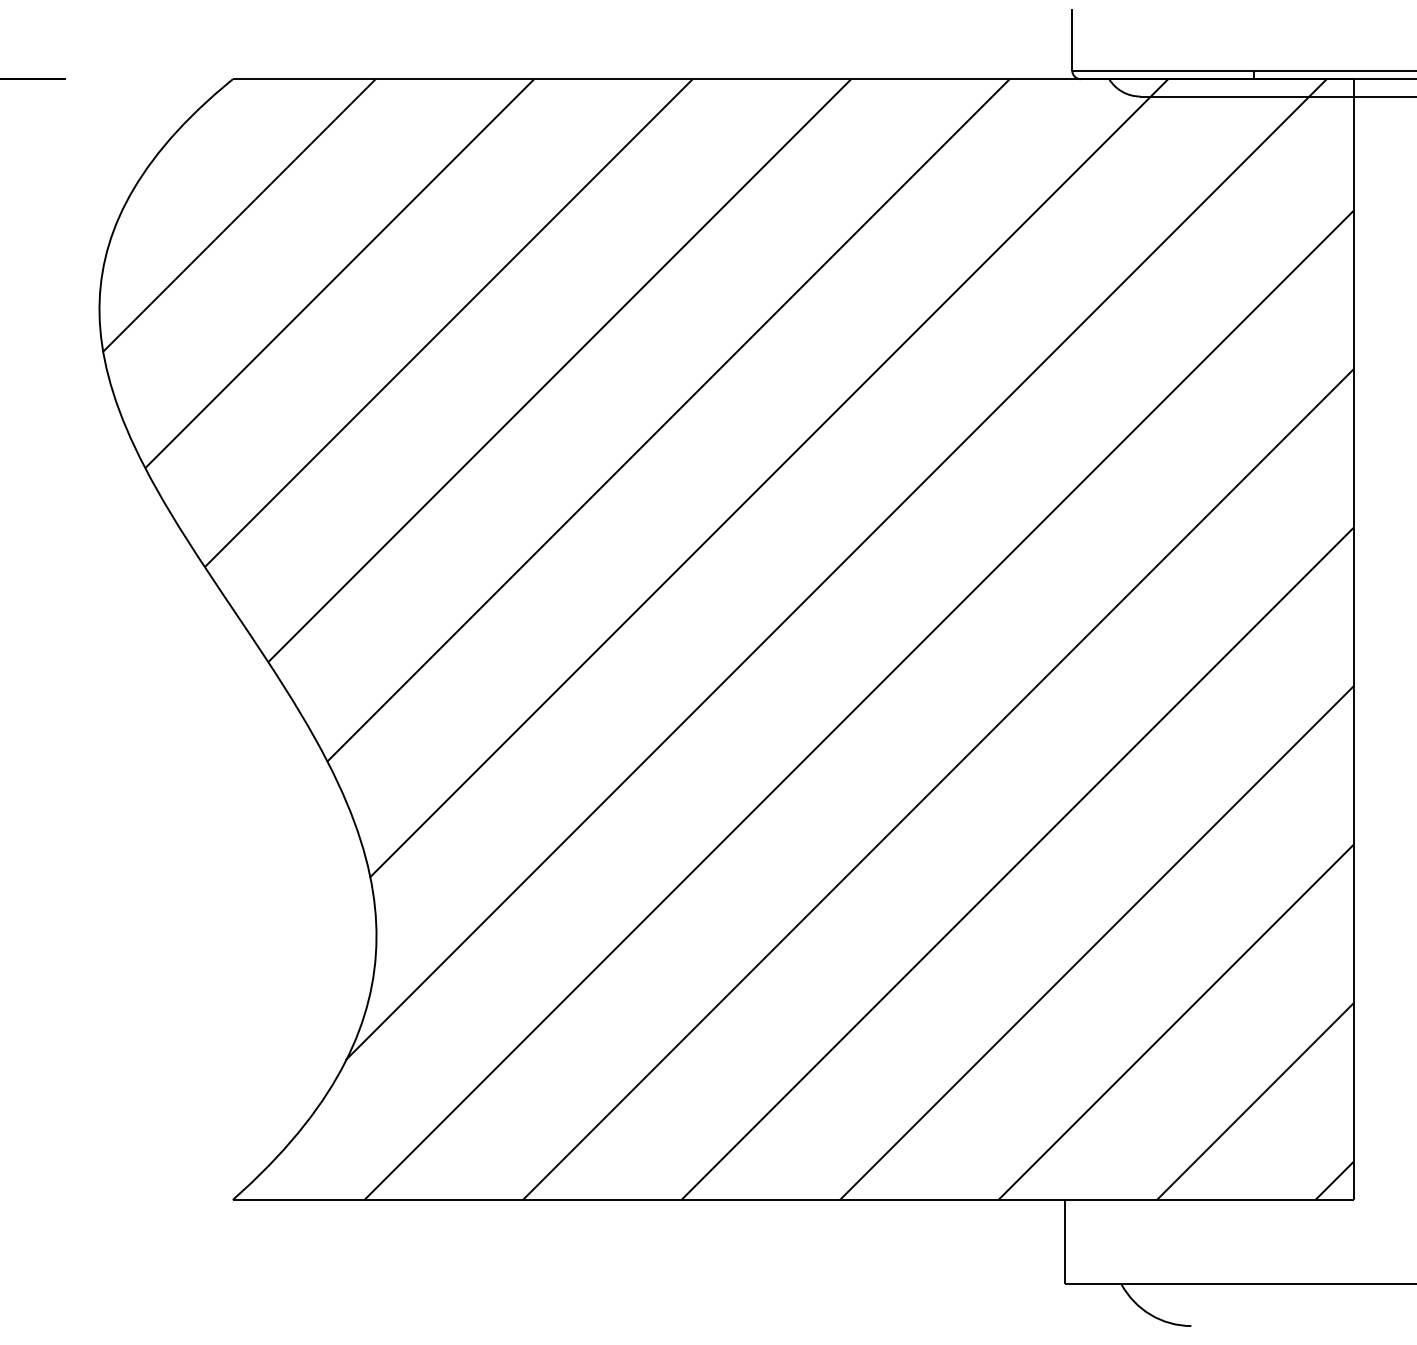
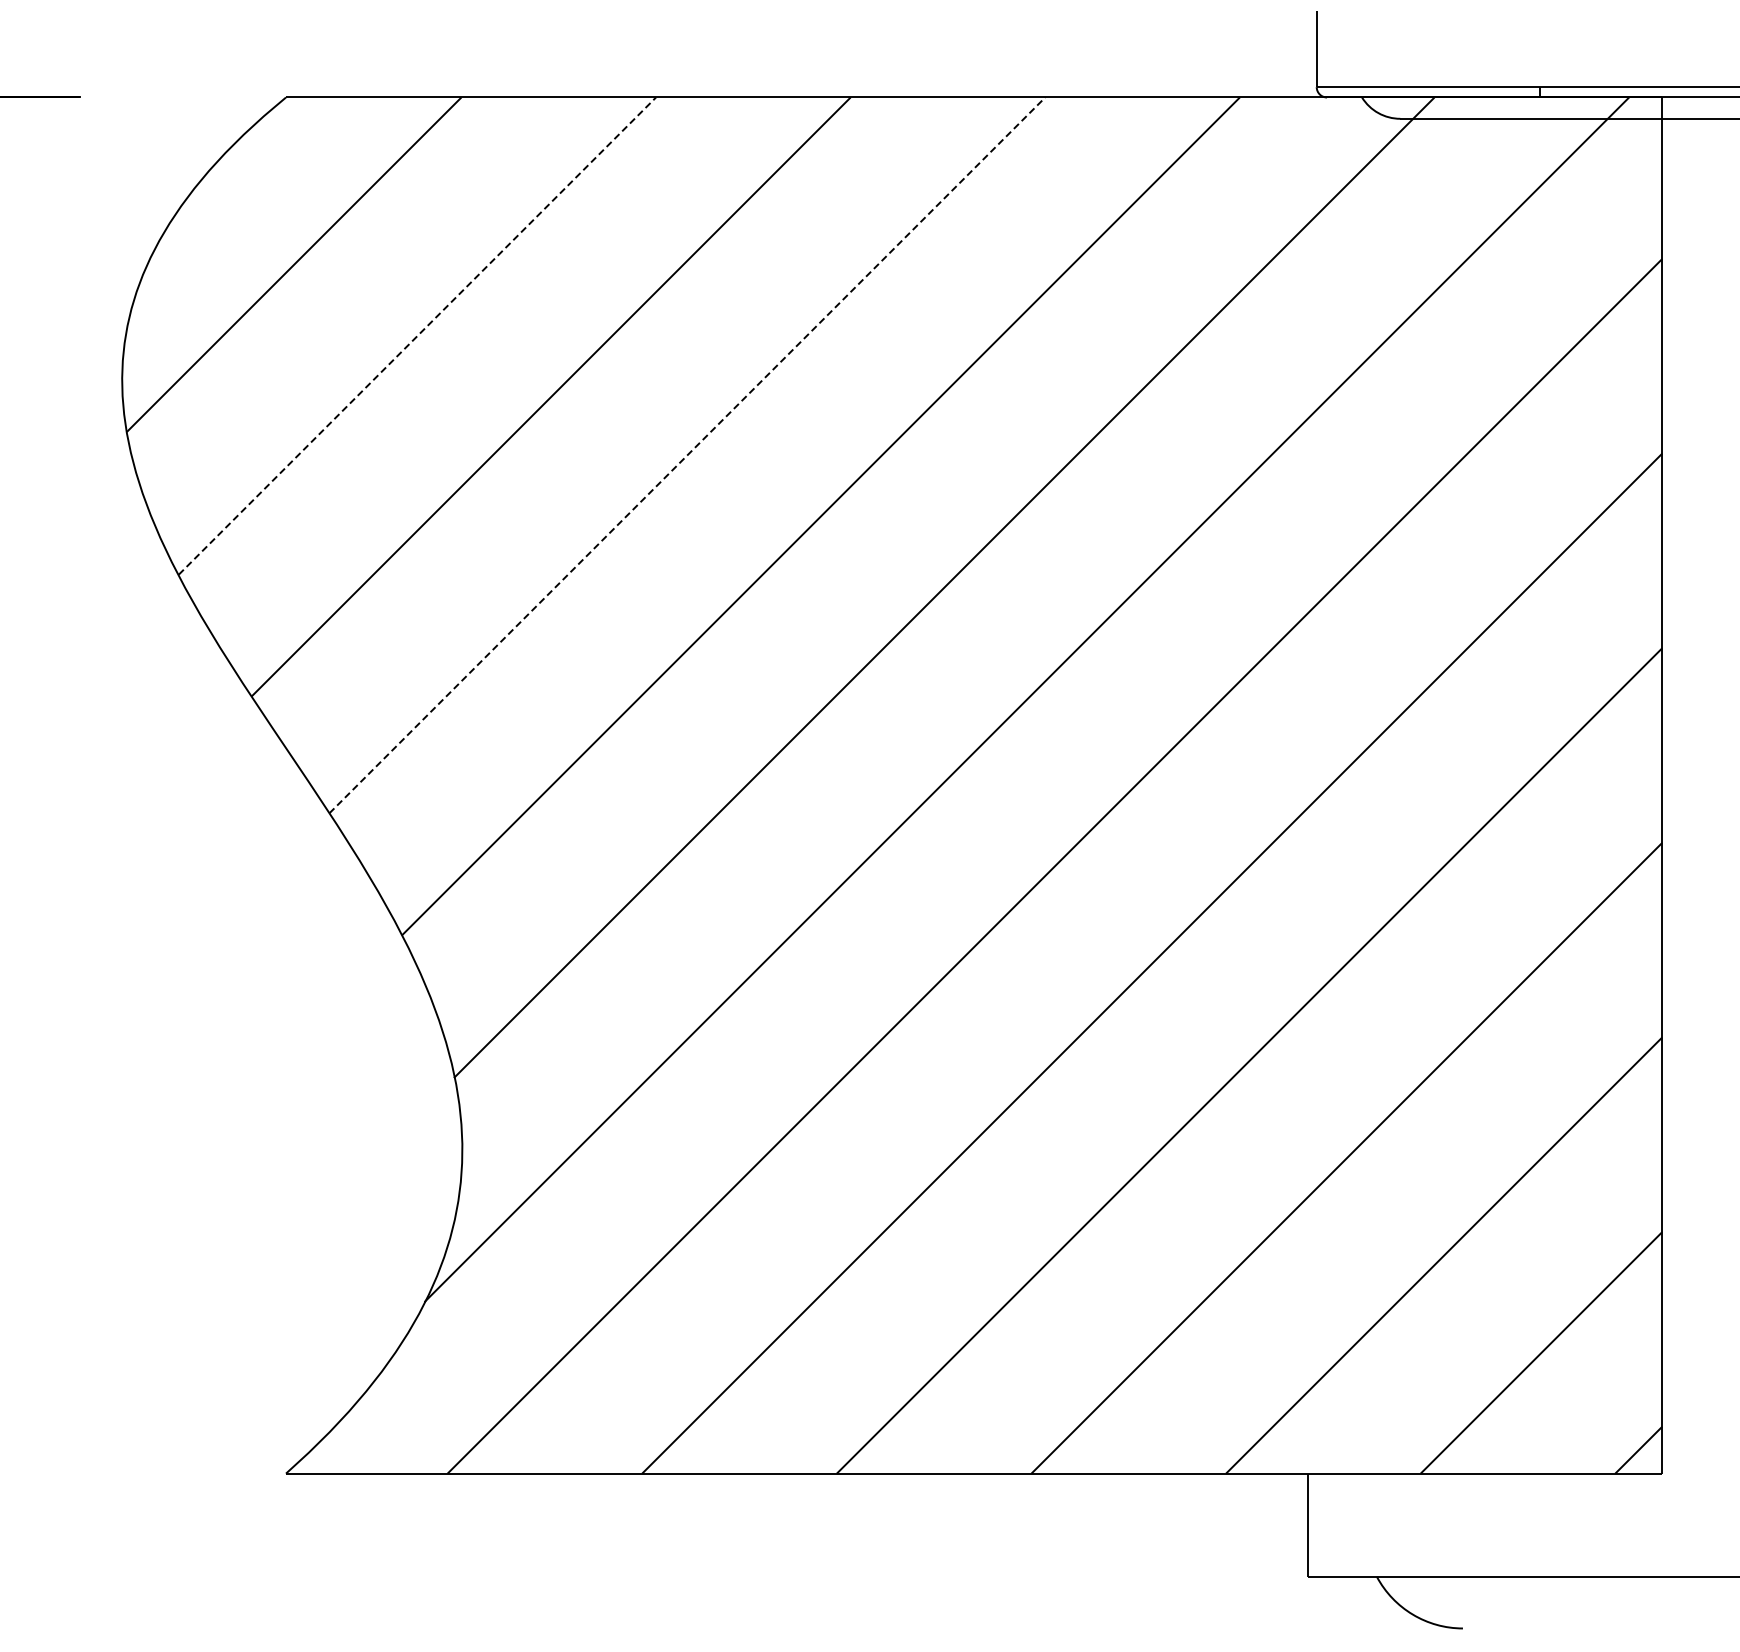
line: (339, 273) -> (417, 335), solid -> dashed
line: (559, 370) -> (687, 455), solid -> dashed

